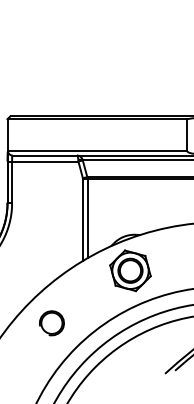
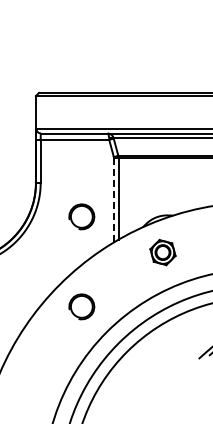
line: (83, 219) -> (114, 199), solid -> dashed
part: (51, 235) -> (81, 216), added
part: (130, 270) -> (162, 252), size x0.6

